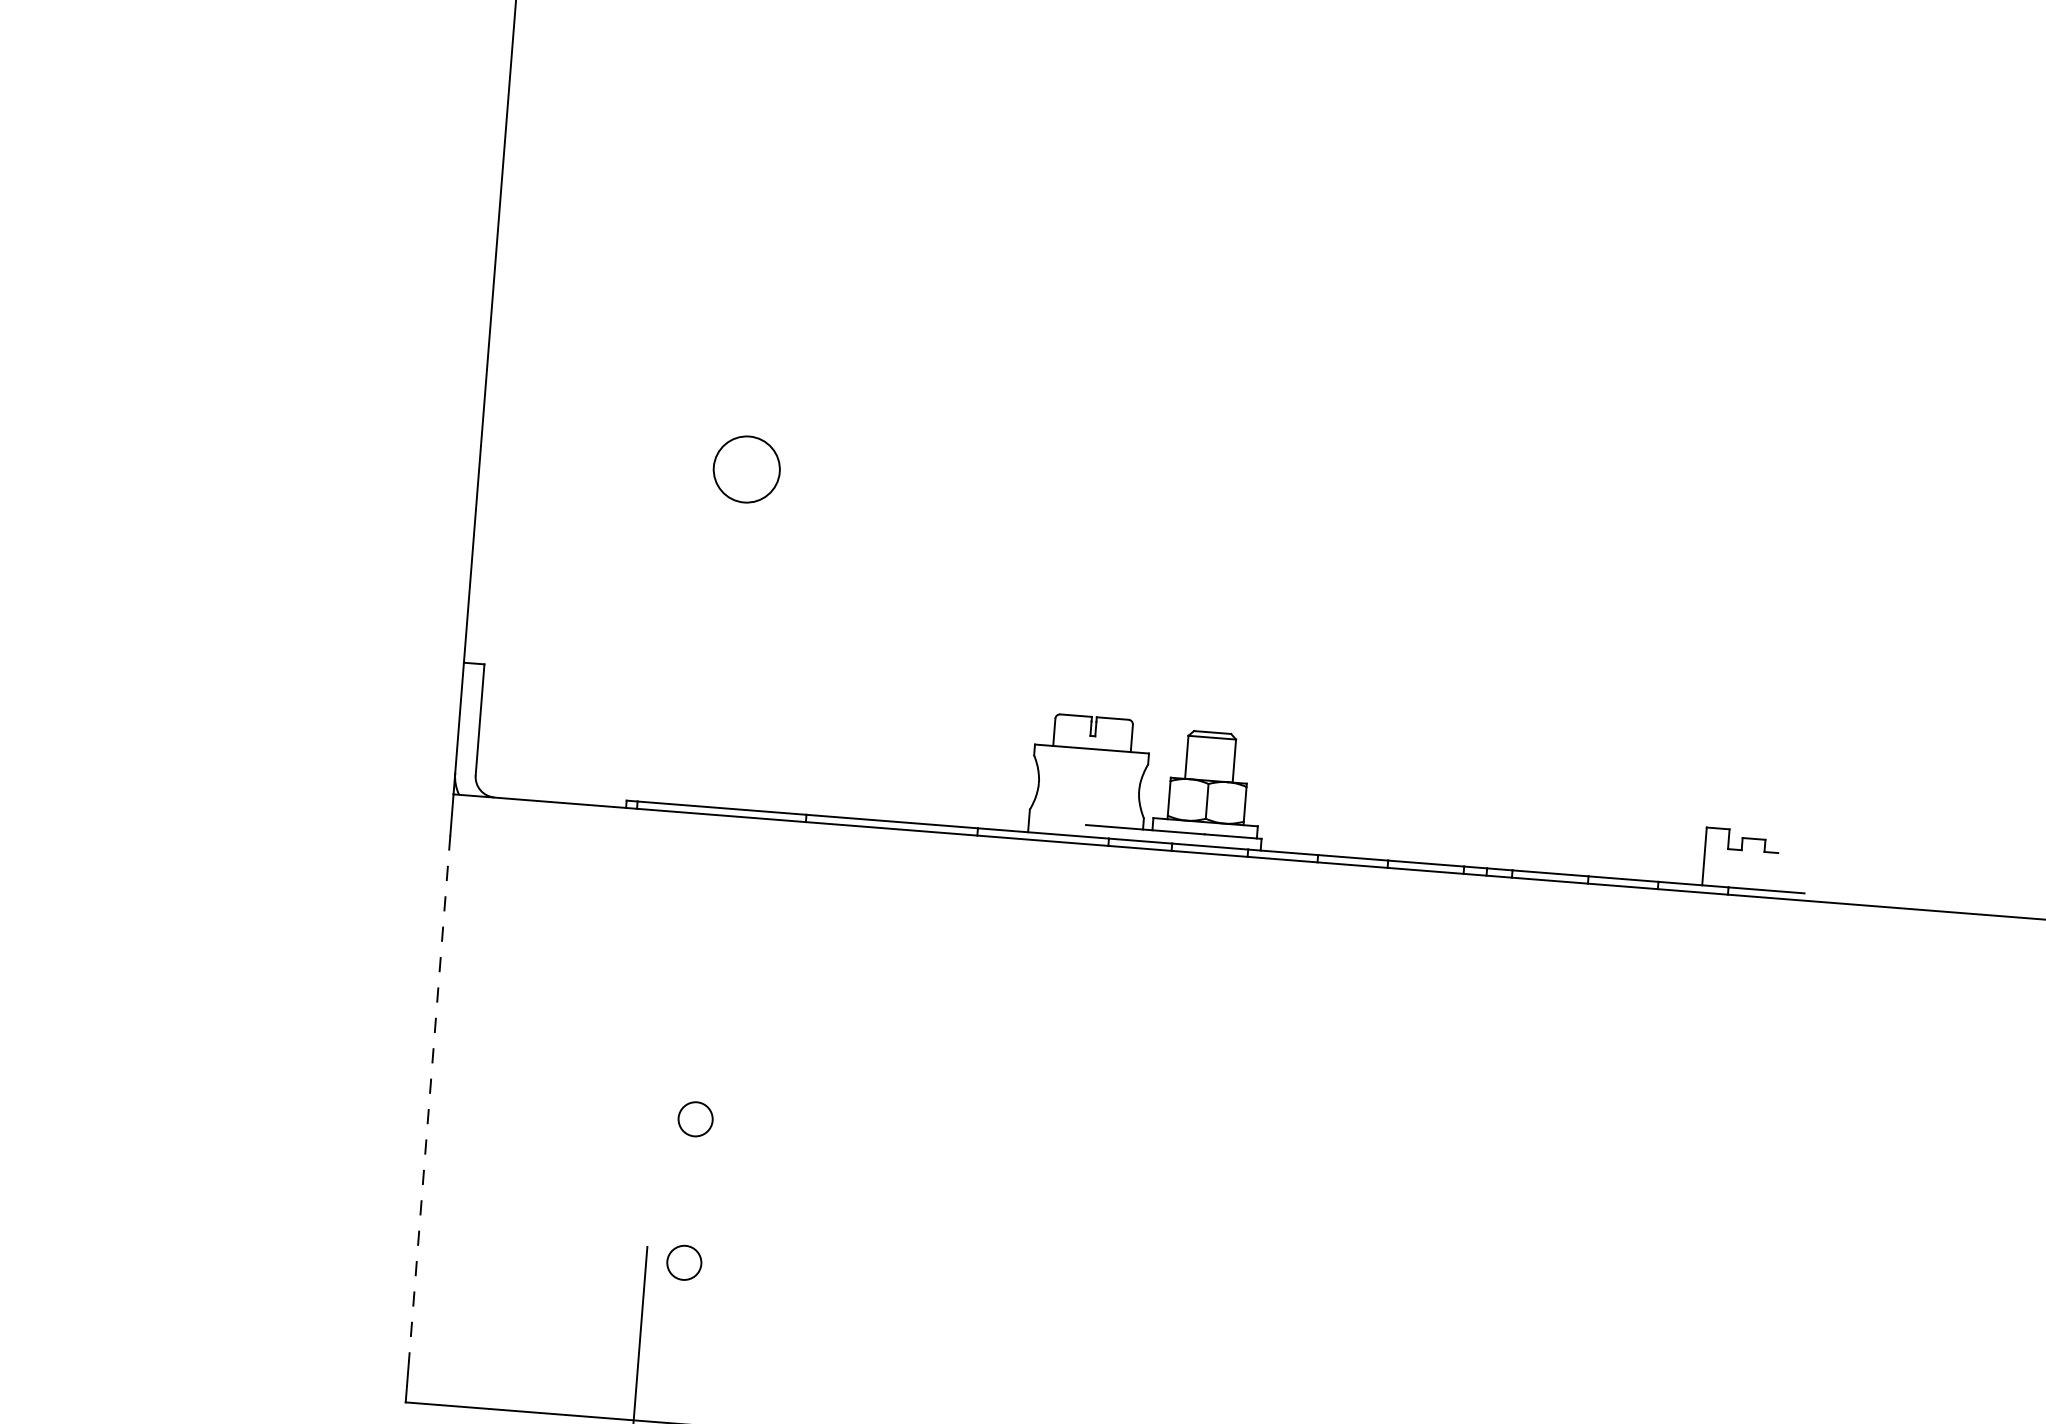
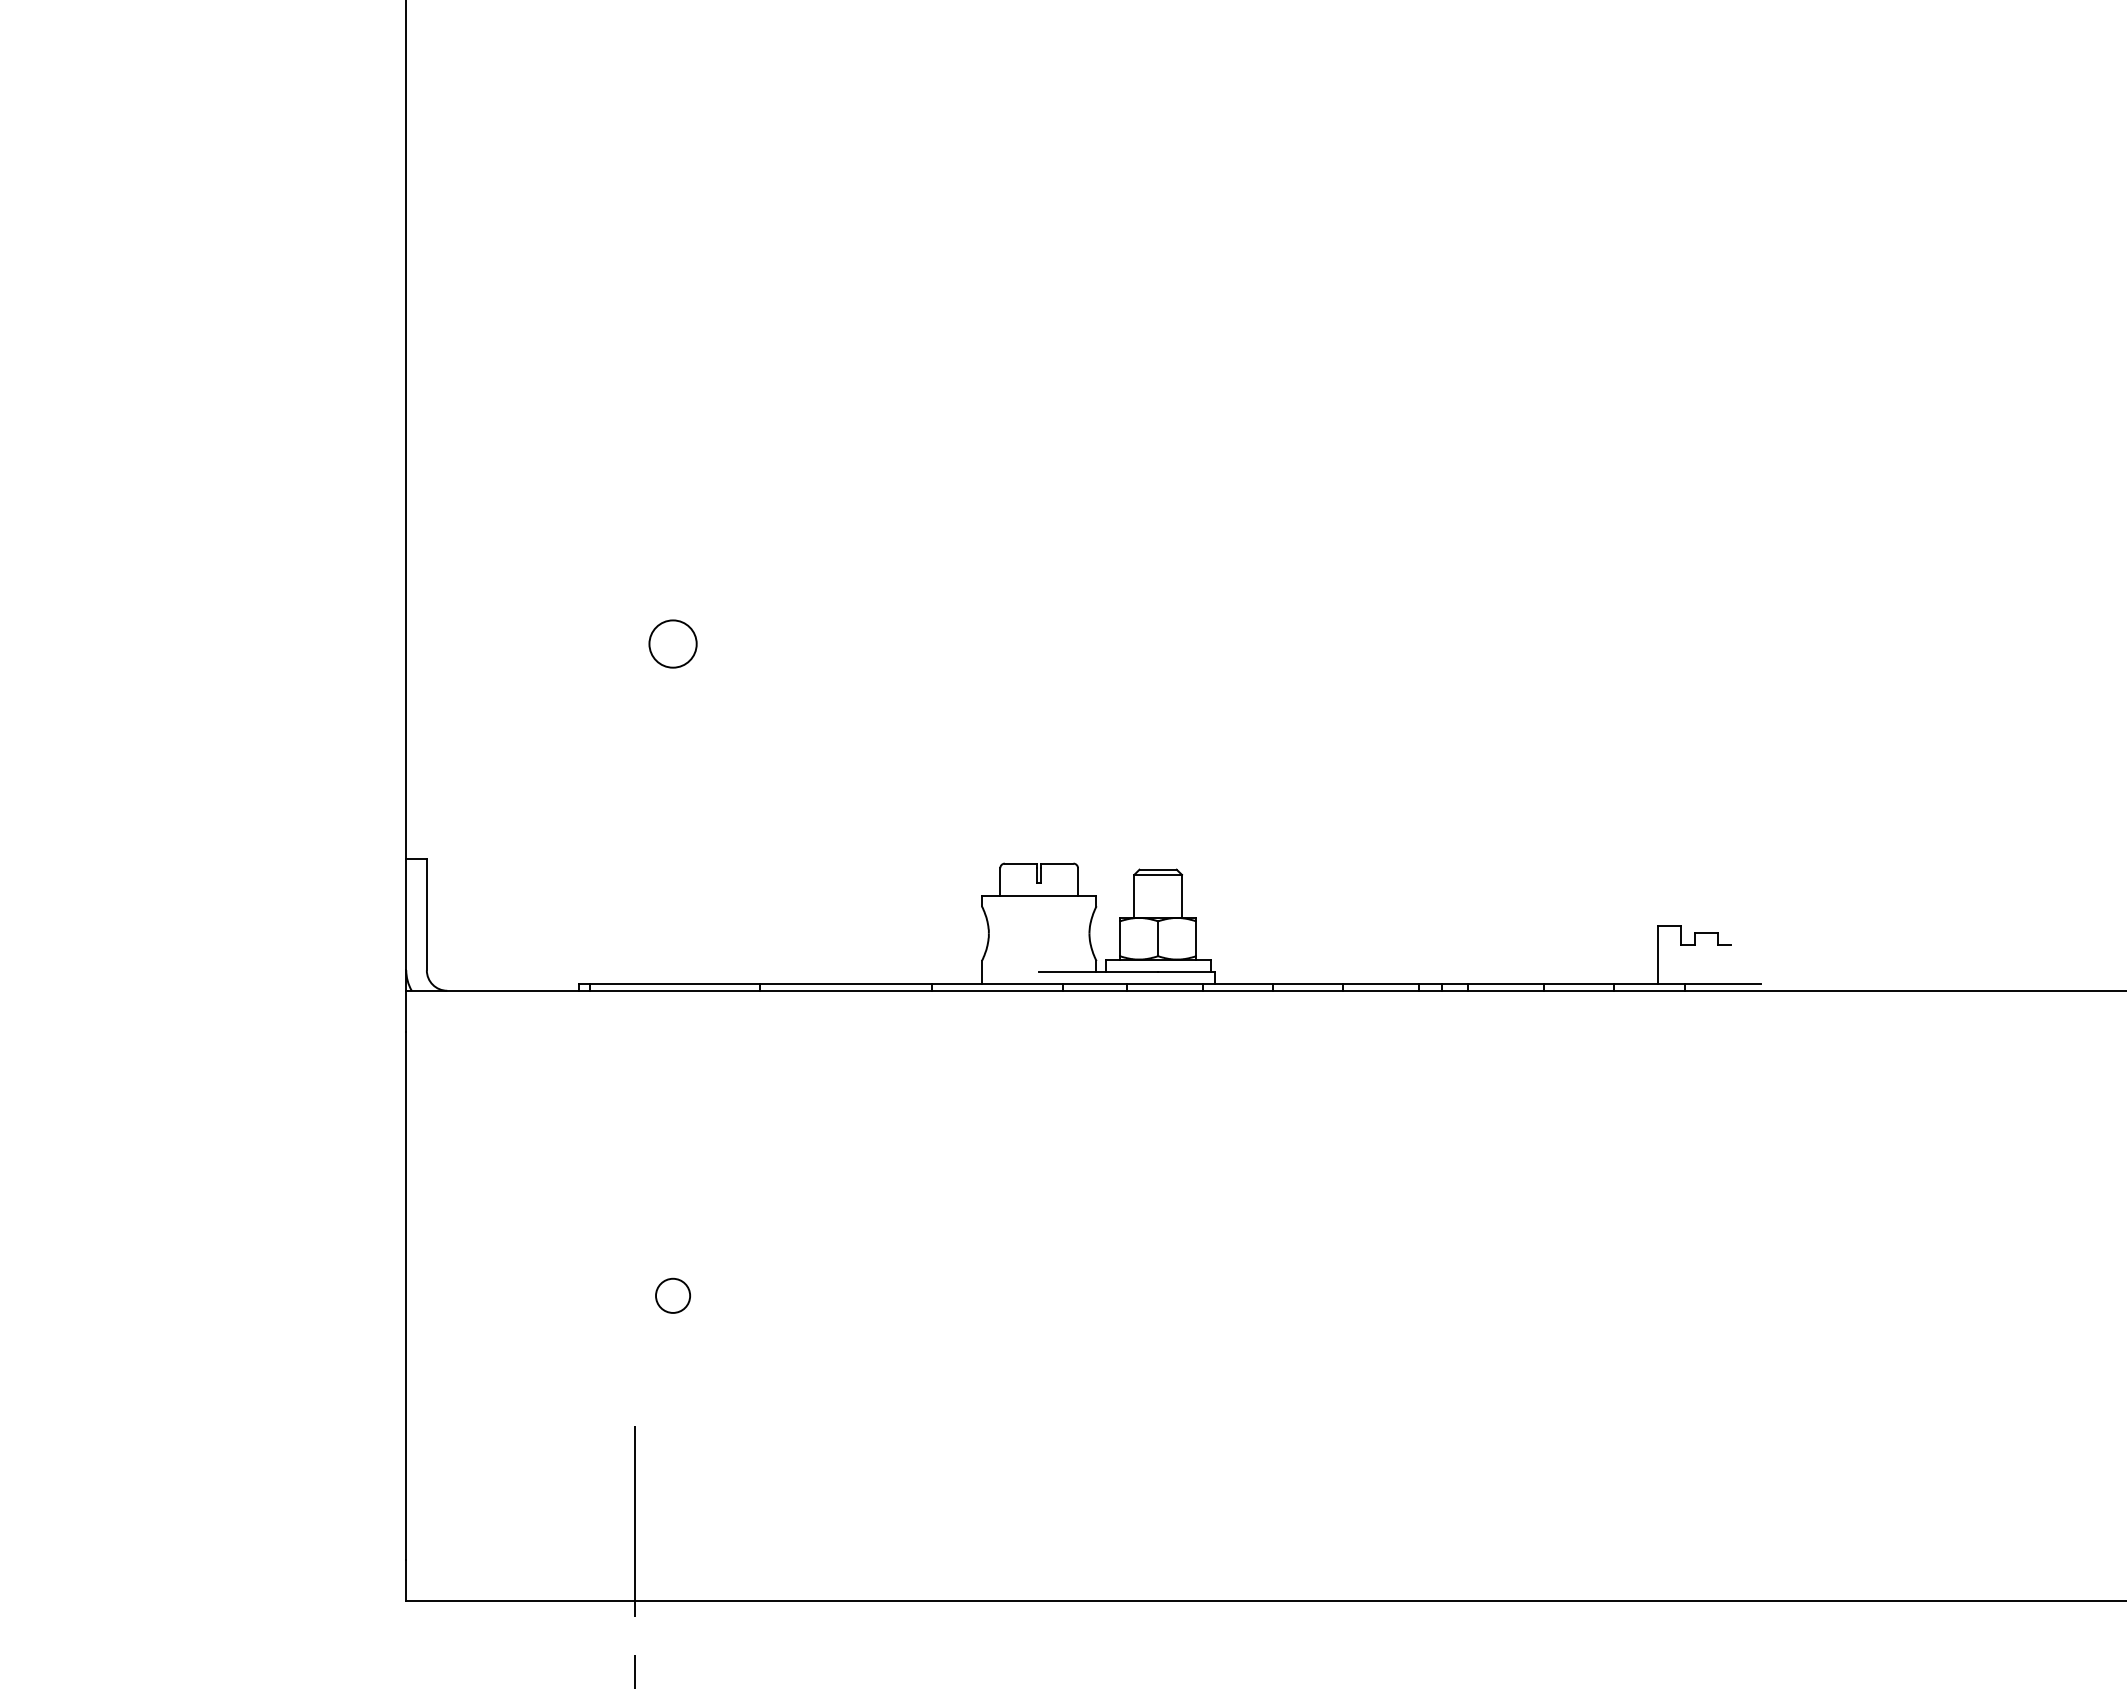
circle: (746, 468) -> (672, 643), size x0.71
line: (429, 1098) -> (406, 1295), dashed -> solid
circle: (683, 1262) -> (672, 1439), removed

